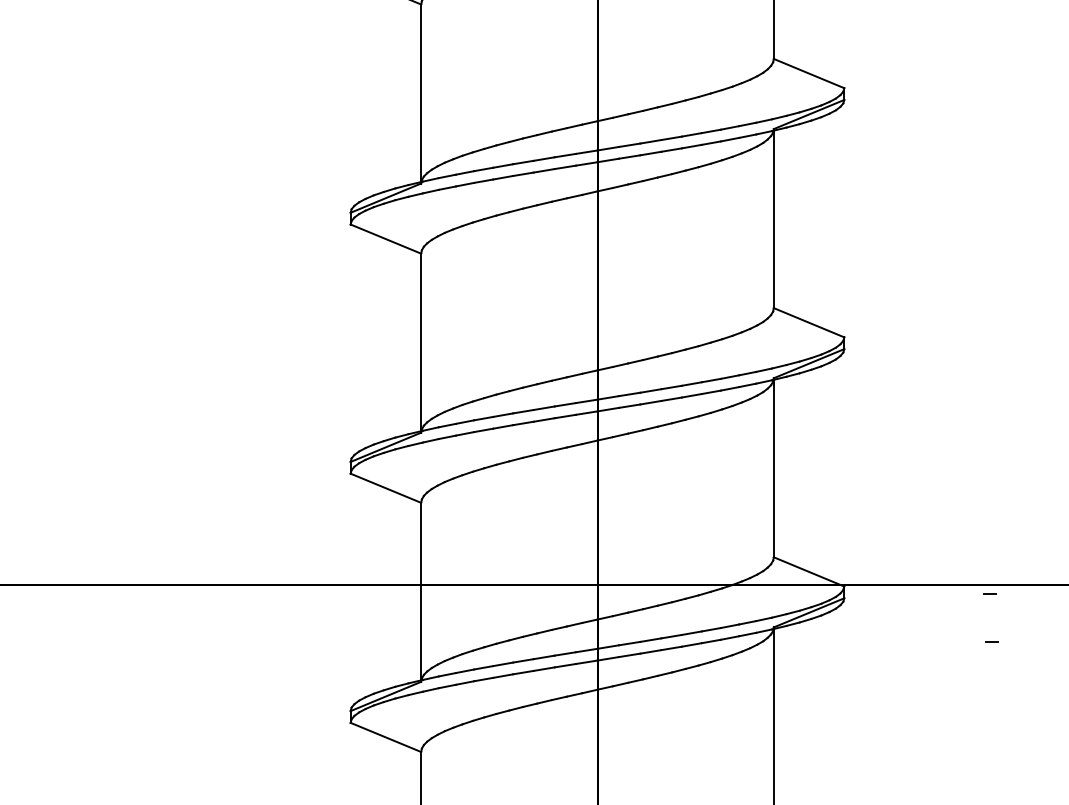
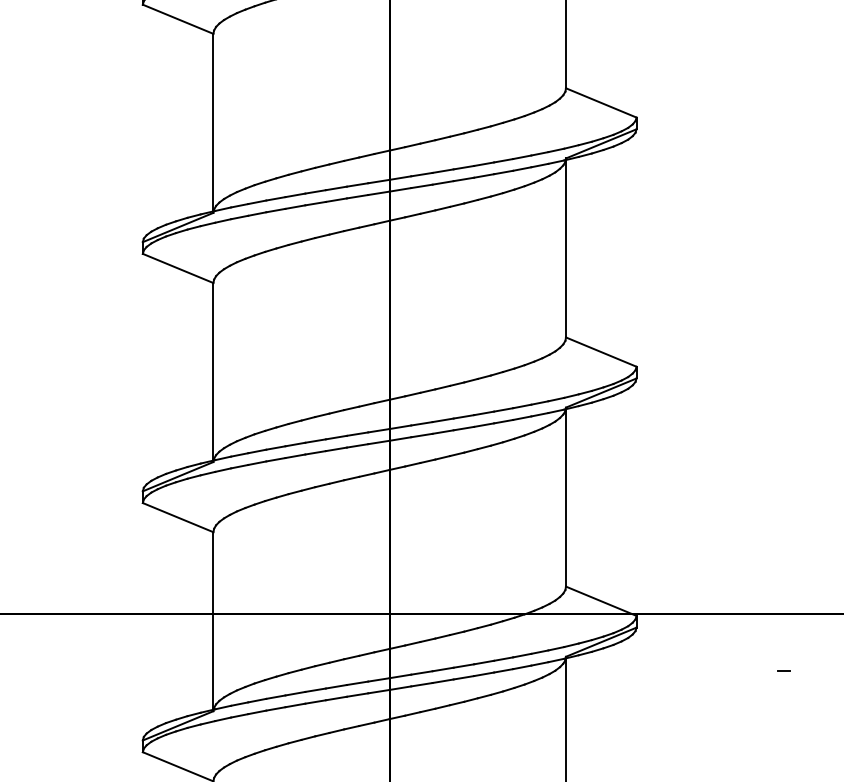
line: (989, 593) -> (781, 622), removed

